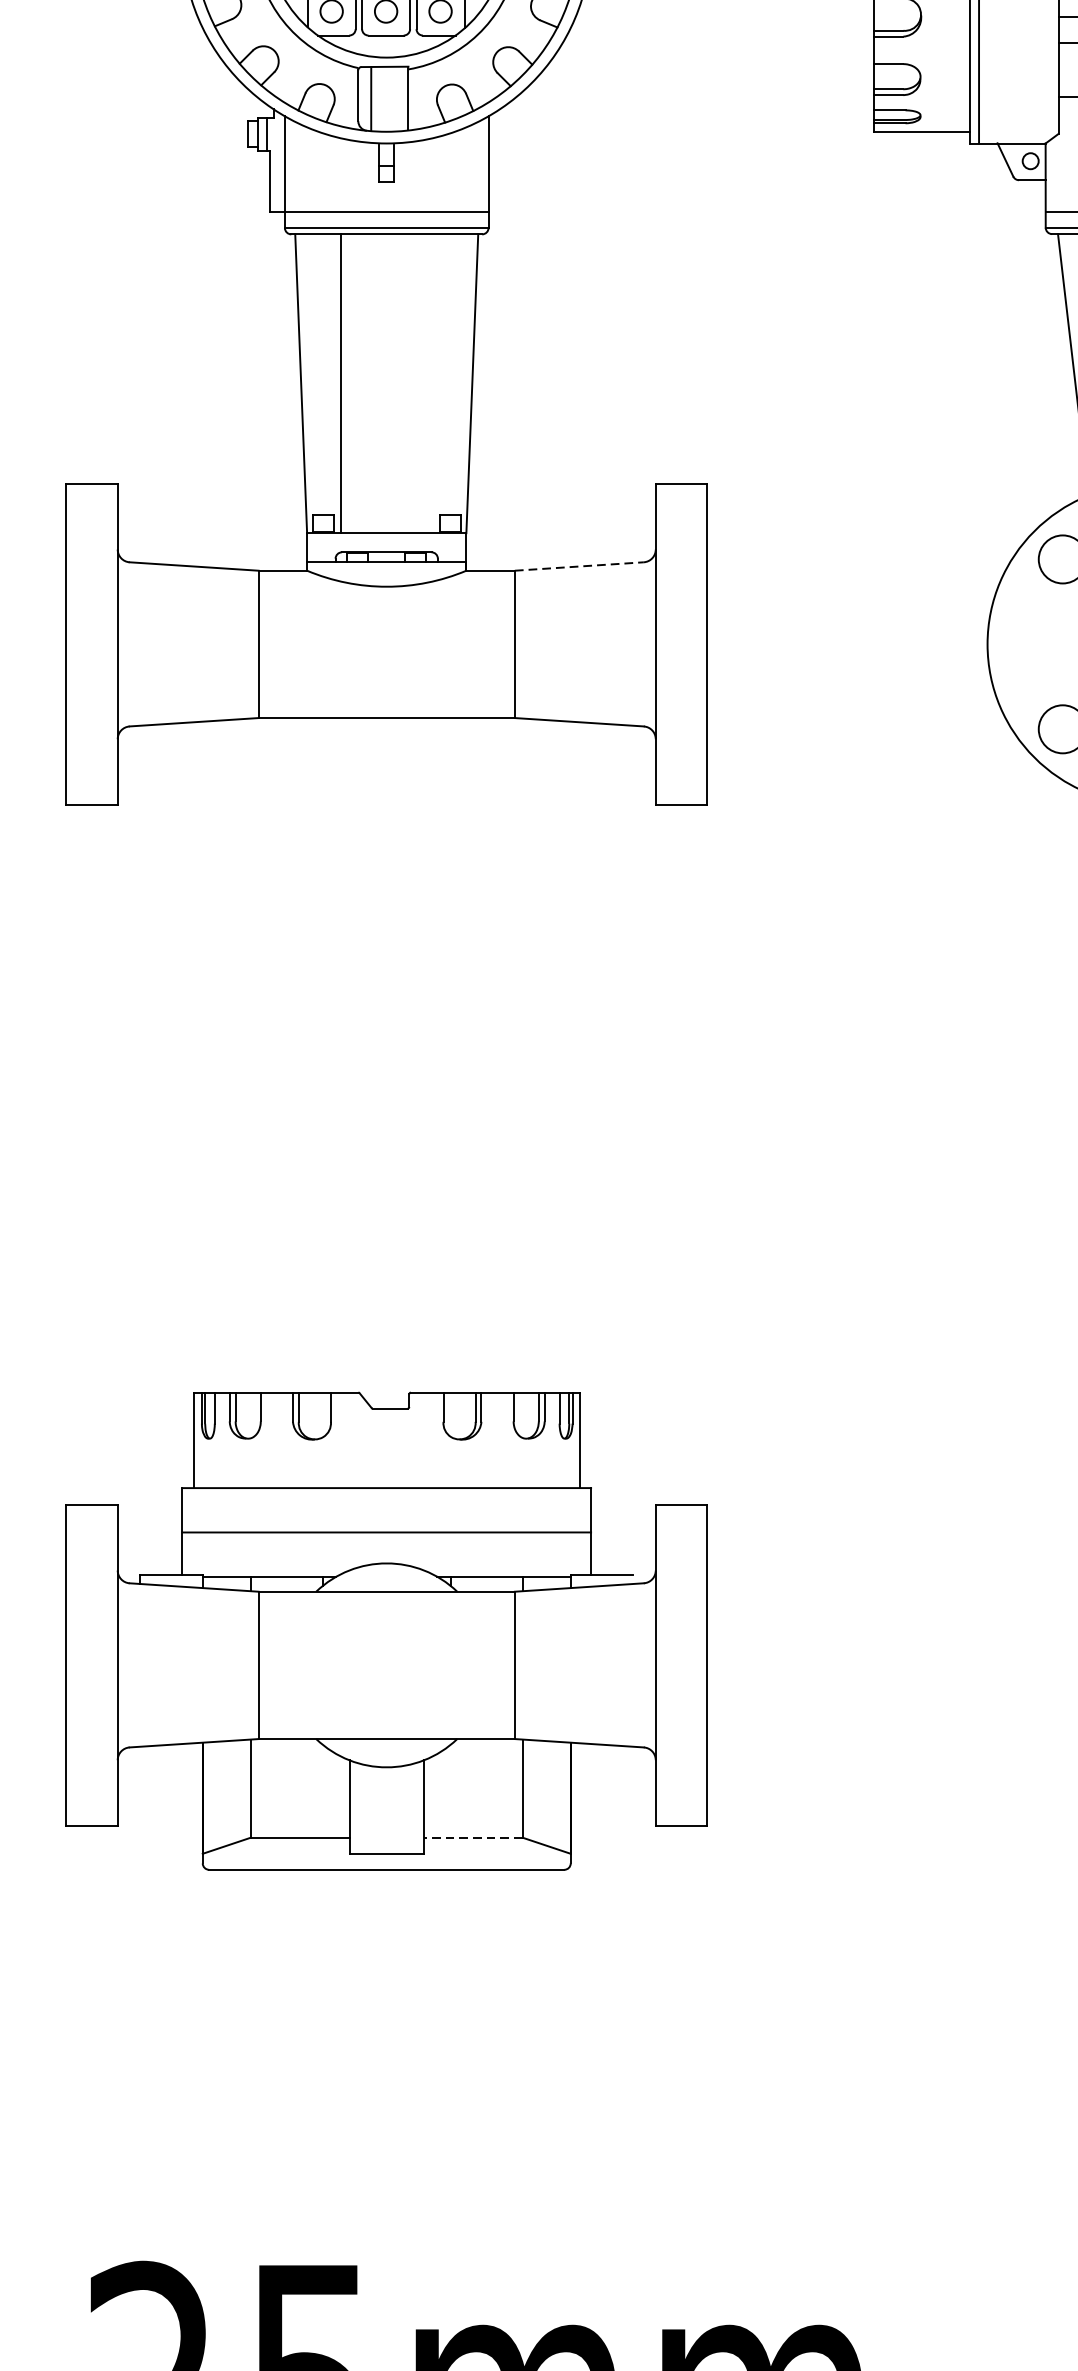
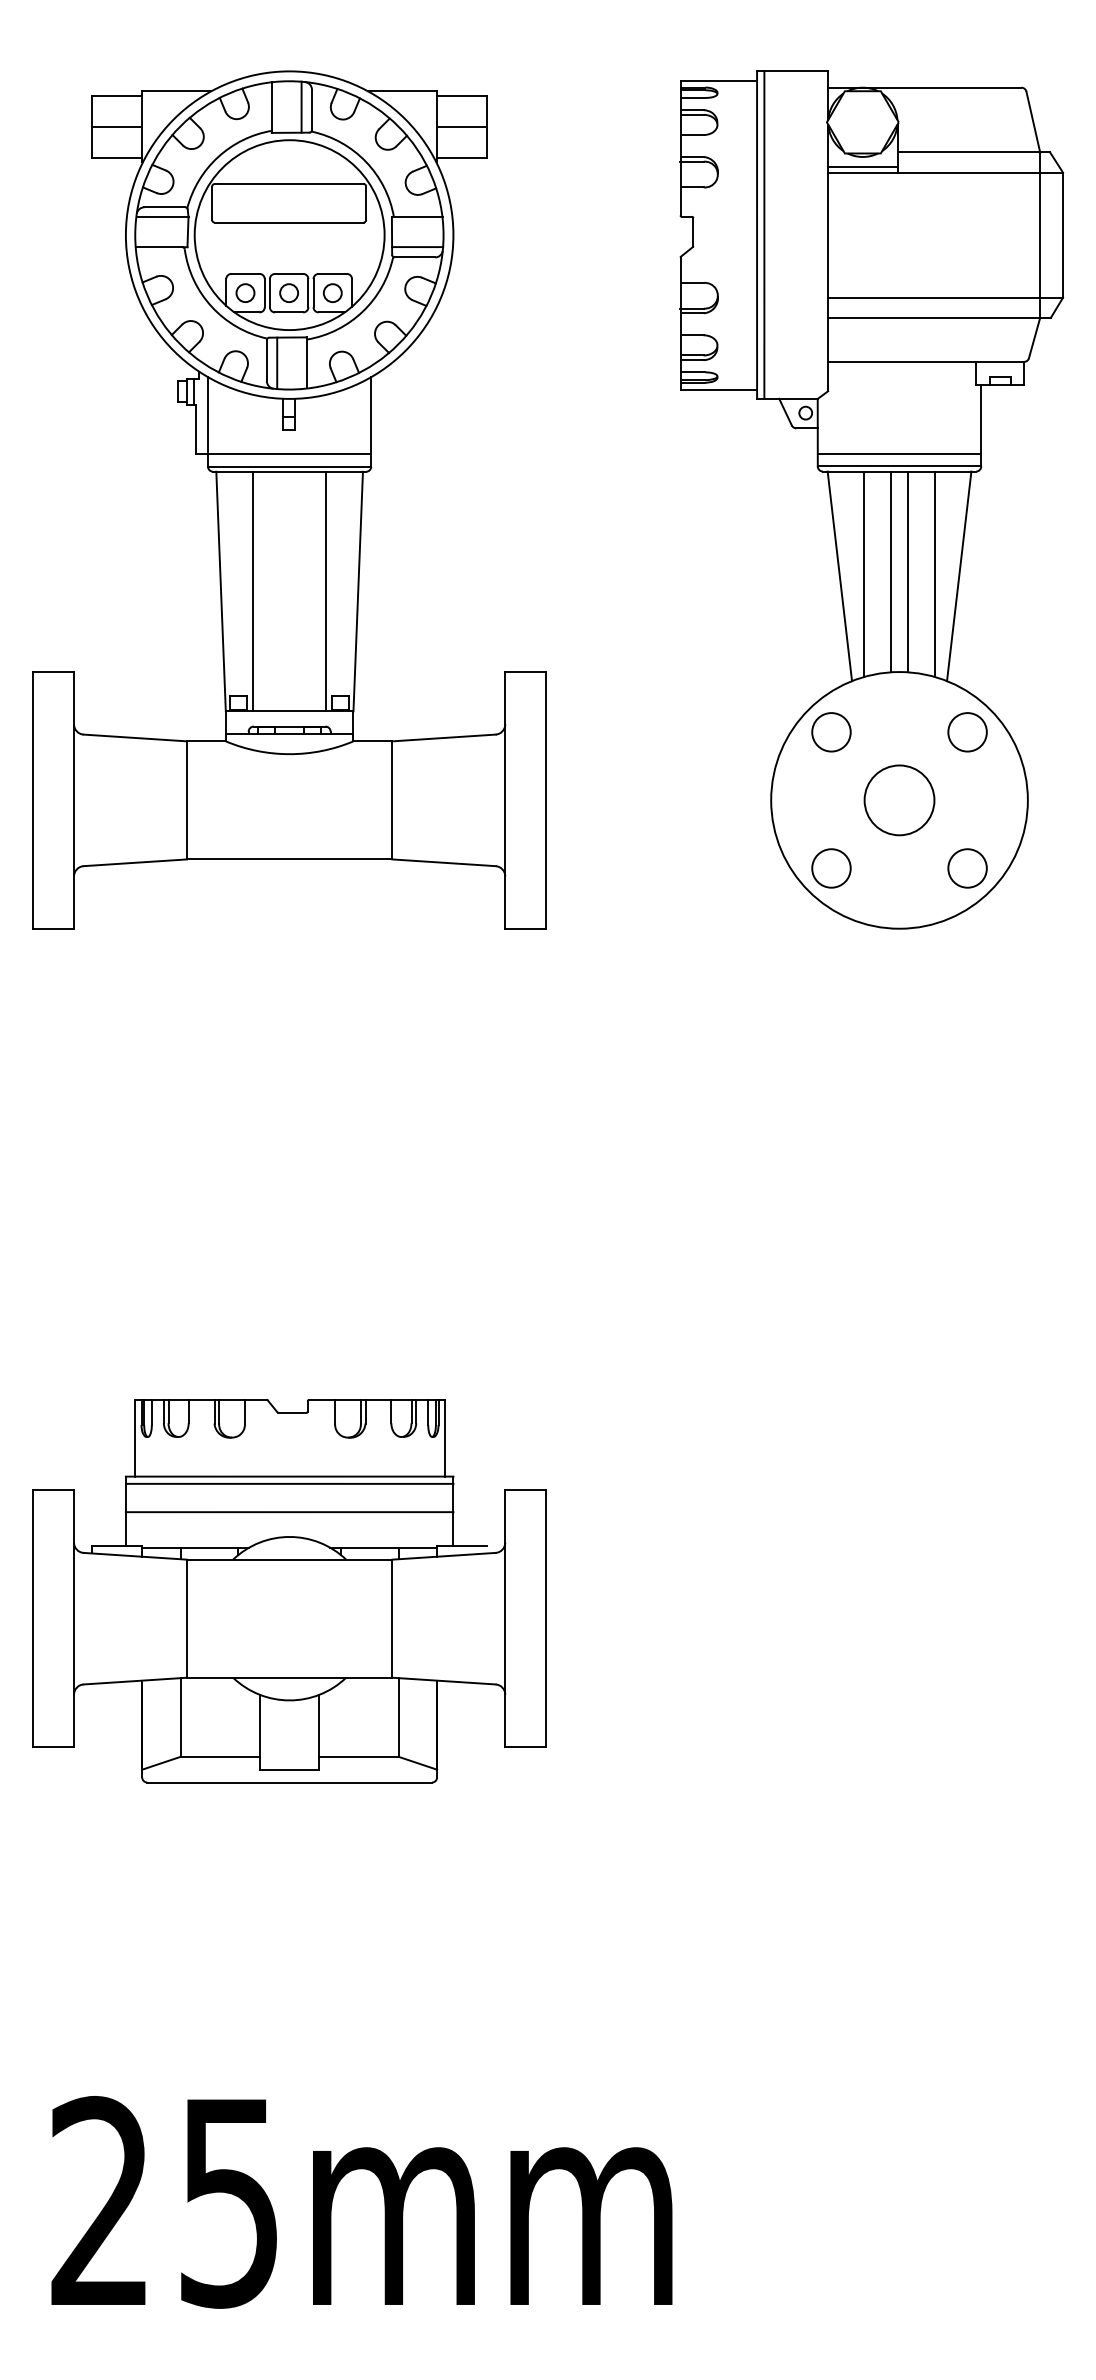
line: (431, 383) -> (325, 591), added
line: (579, 565) -> (444, 737), dashed -> solid
line: (386, 1496) -> (289, 1483), added
line: (472, 1837) -> (358, 1756), dashed -> solid

